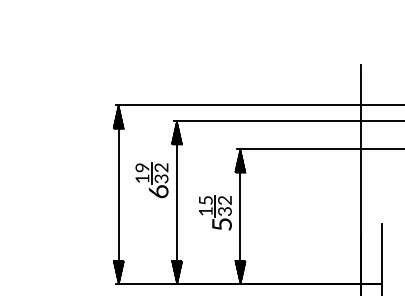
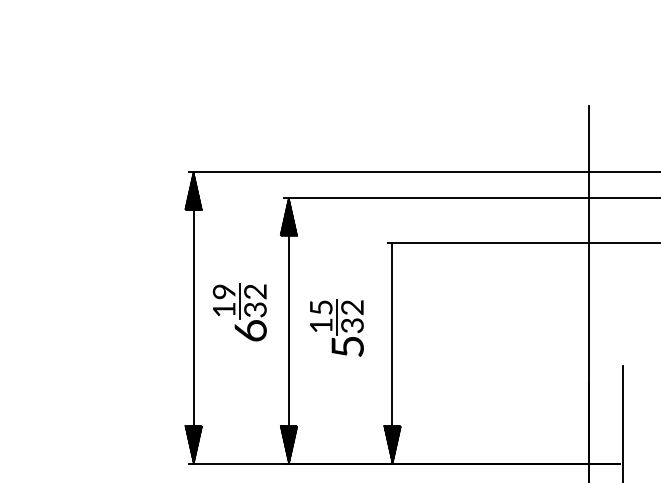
hatch: (240, 160) -> (392, 261), removed
part: (151, 180) -> (239, 312), moved
part: (215, 212) -> (337, 327), moved

